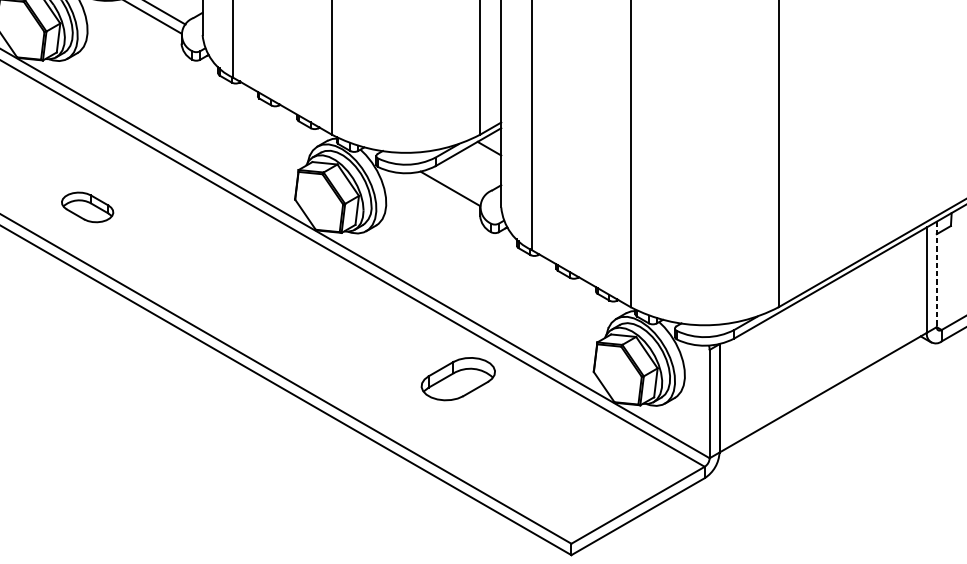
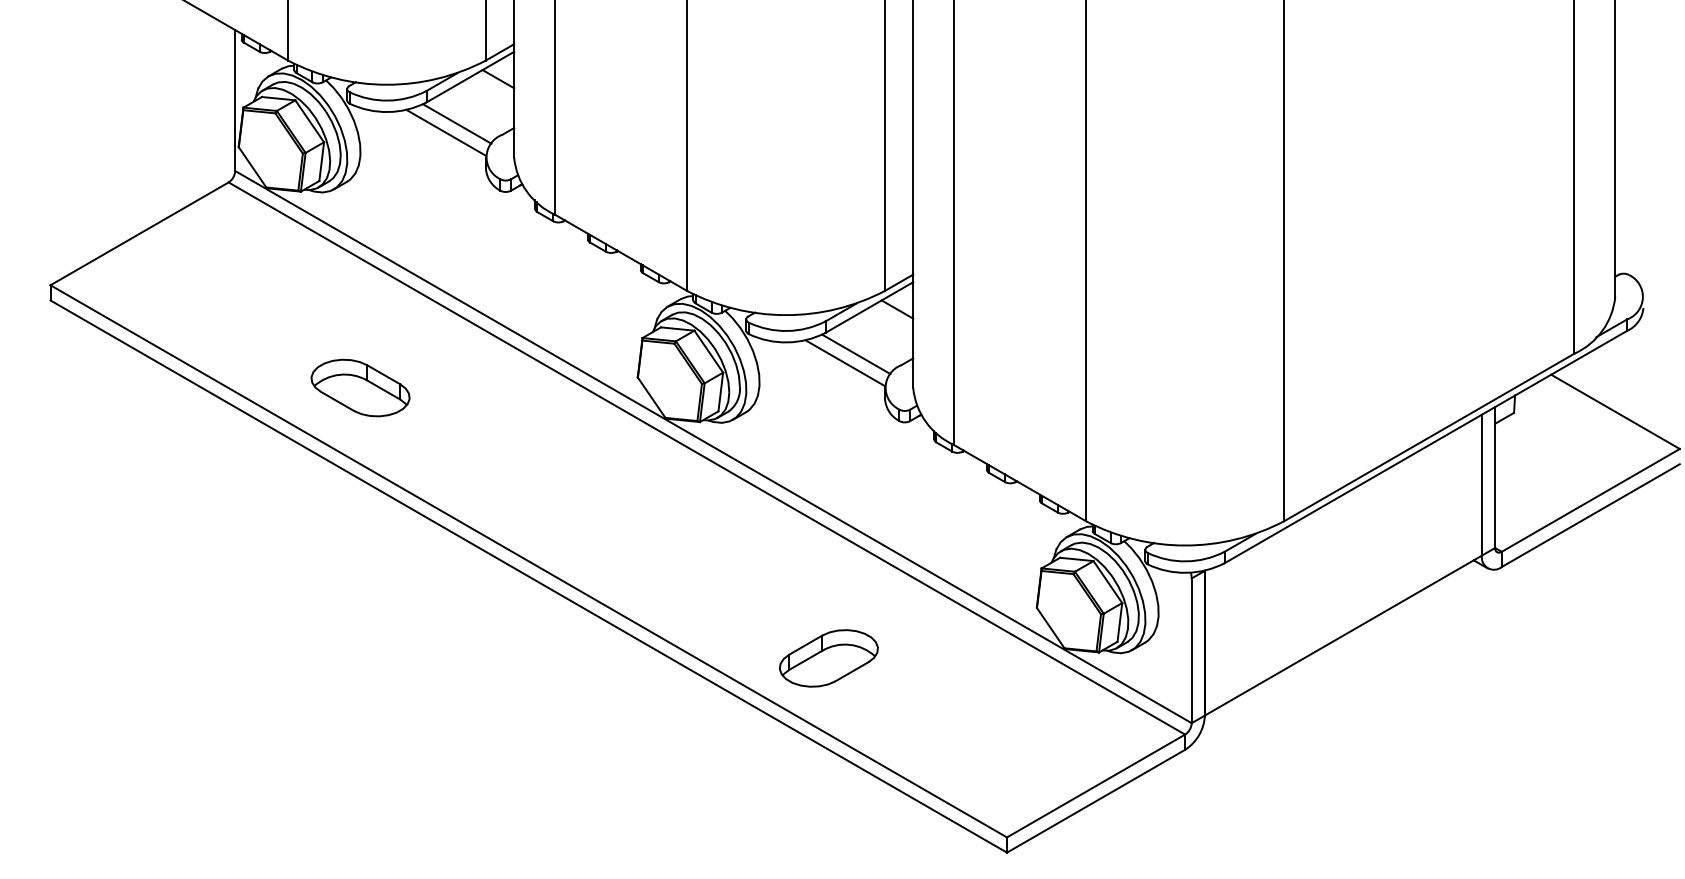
line: (458, 182) -> (856, 354), added
part: (87, 207) -> (360, 387), size x1.43
line: (937, 275) -> (1495, 478), dashed -> solid
part: (458, 379) -> (828, 658), moved

